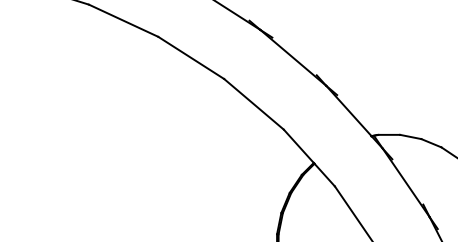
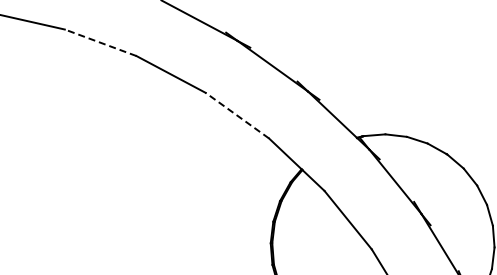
line: (123, 20) -> (100, 42), solid -> dashed
line: (253, 104) -> (236, 115), solid -> dashed

